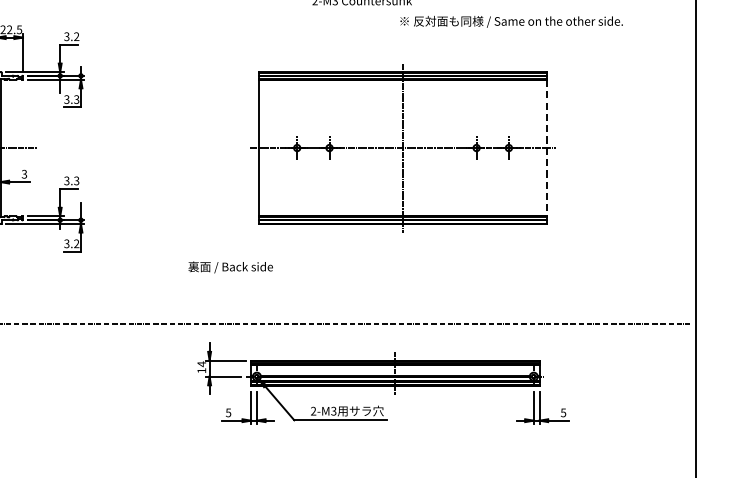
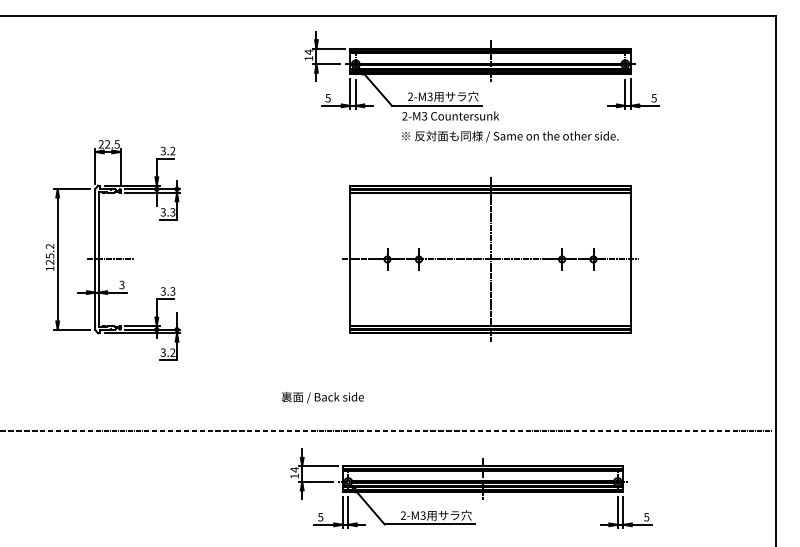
text: (511, 21) -> (510, 136), moved
line: (546, 148) -> (630, 259), dashed -> solid
text: (230, 267) -> (322, 397), moved

